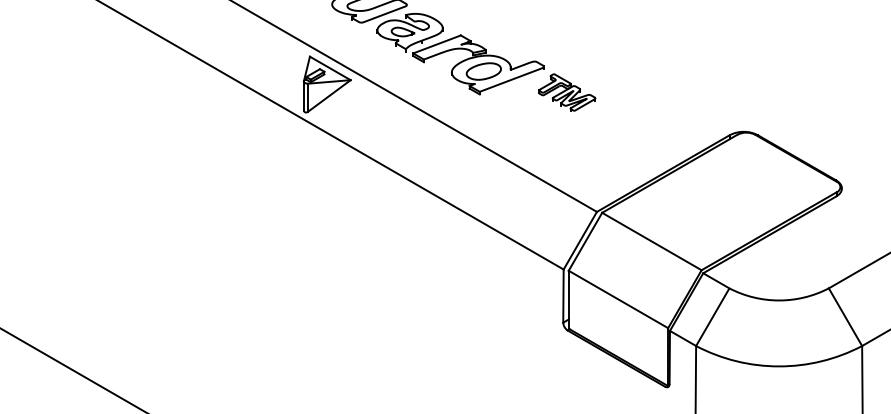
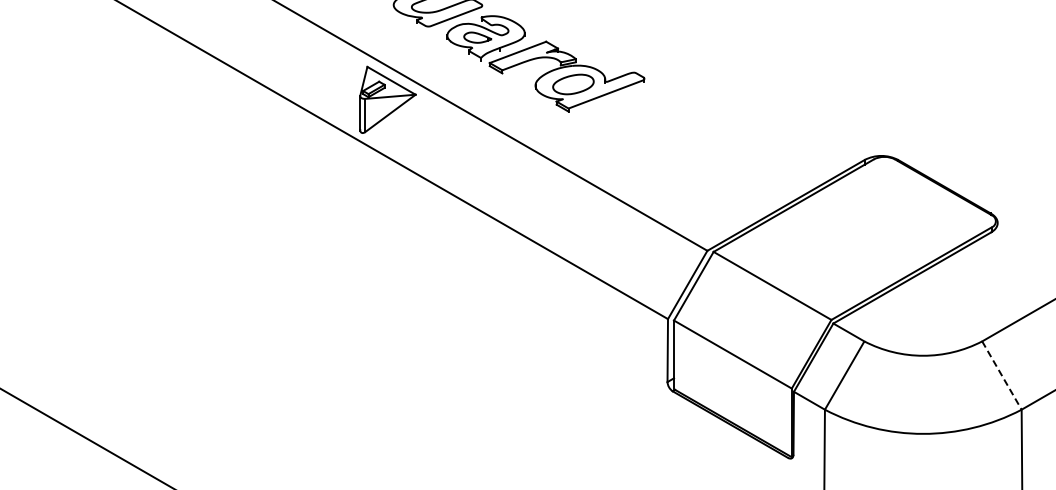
part: (567, 92) -> (672, 109), removed
line: (845, 317) -> (1002, 376), solid -> dashed

